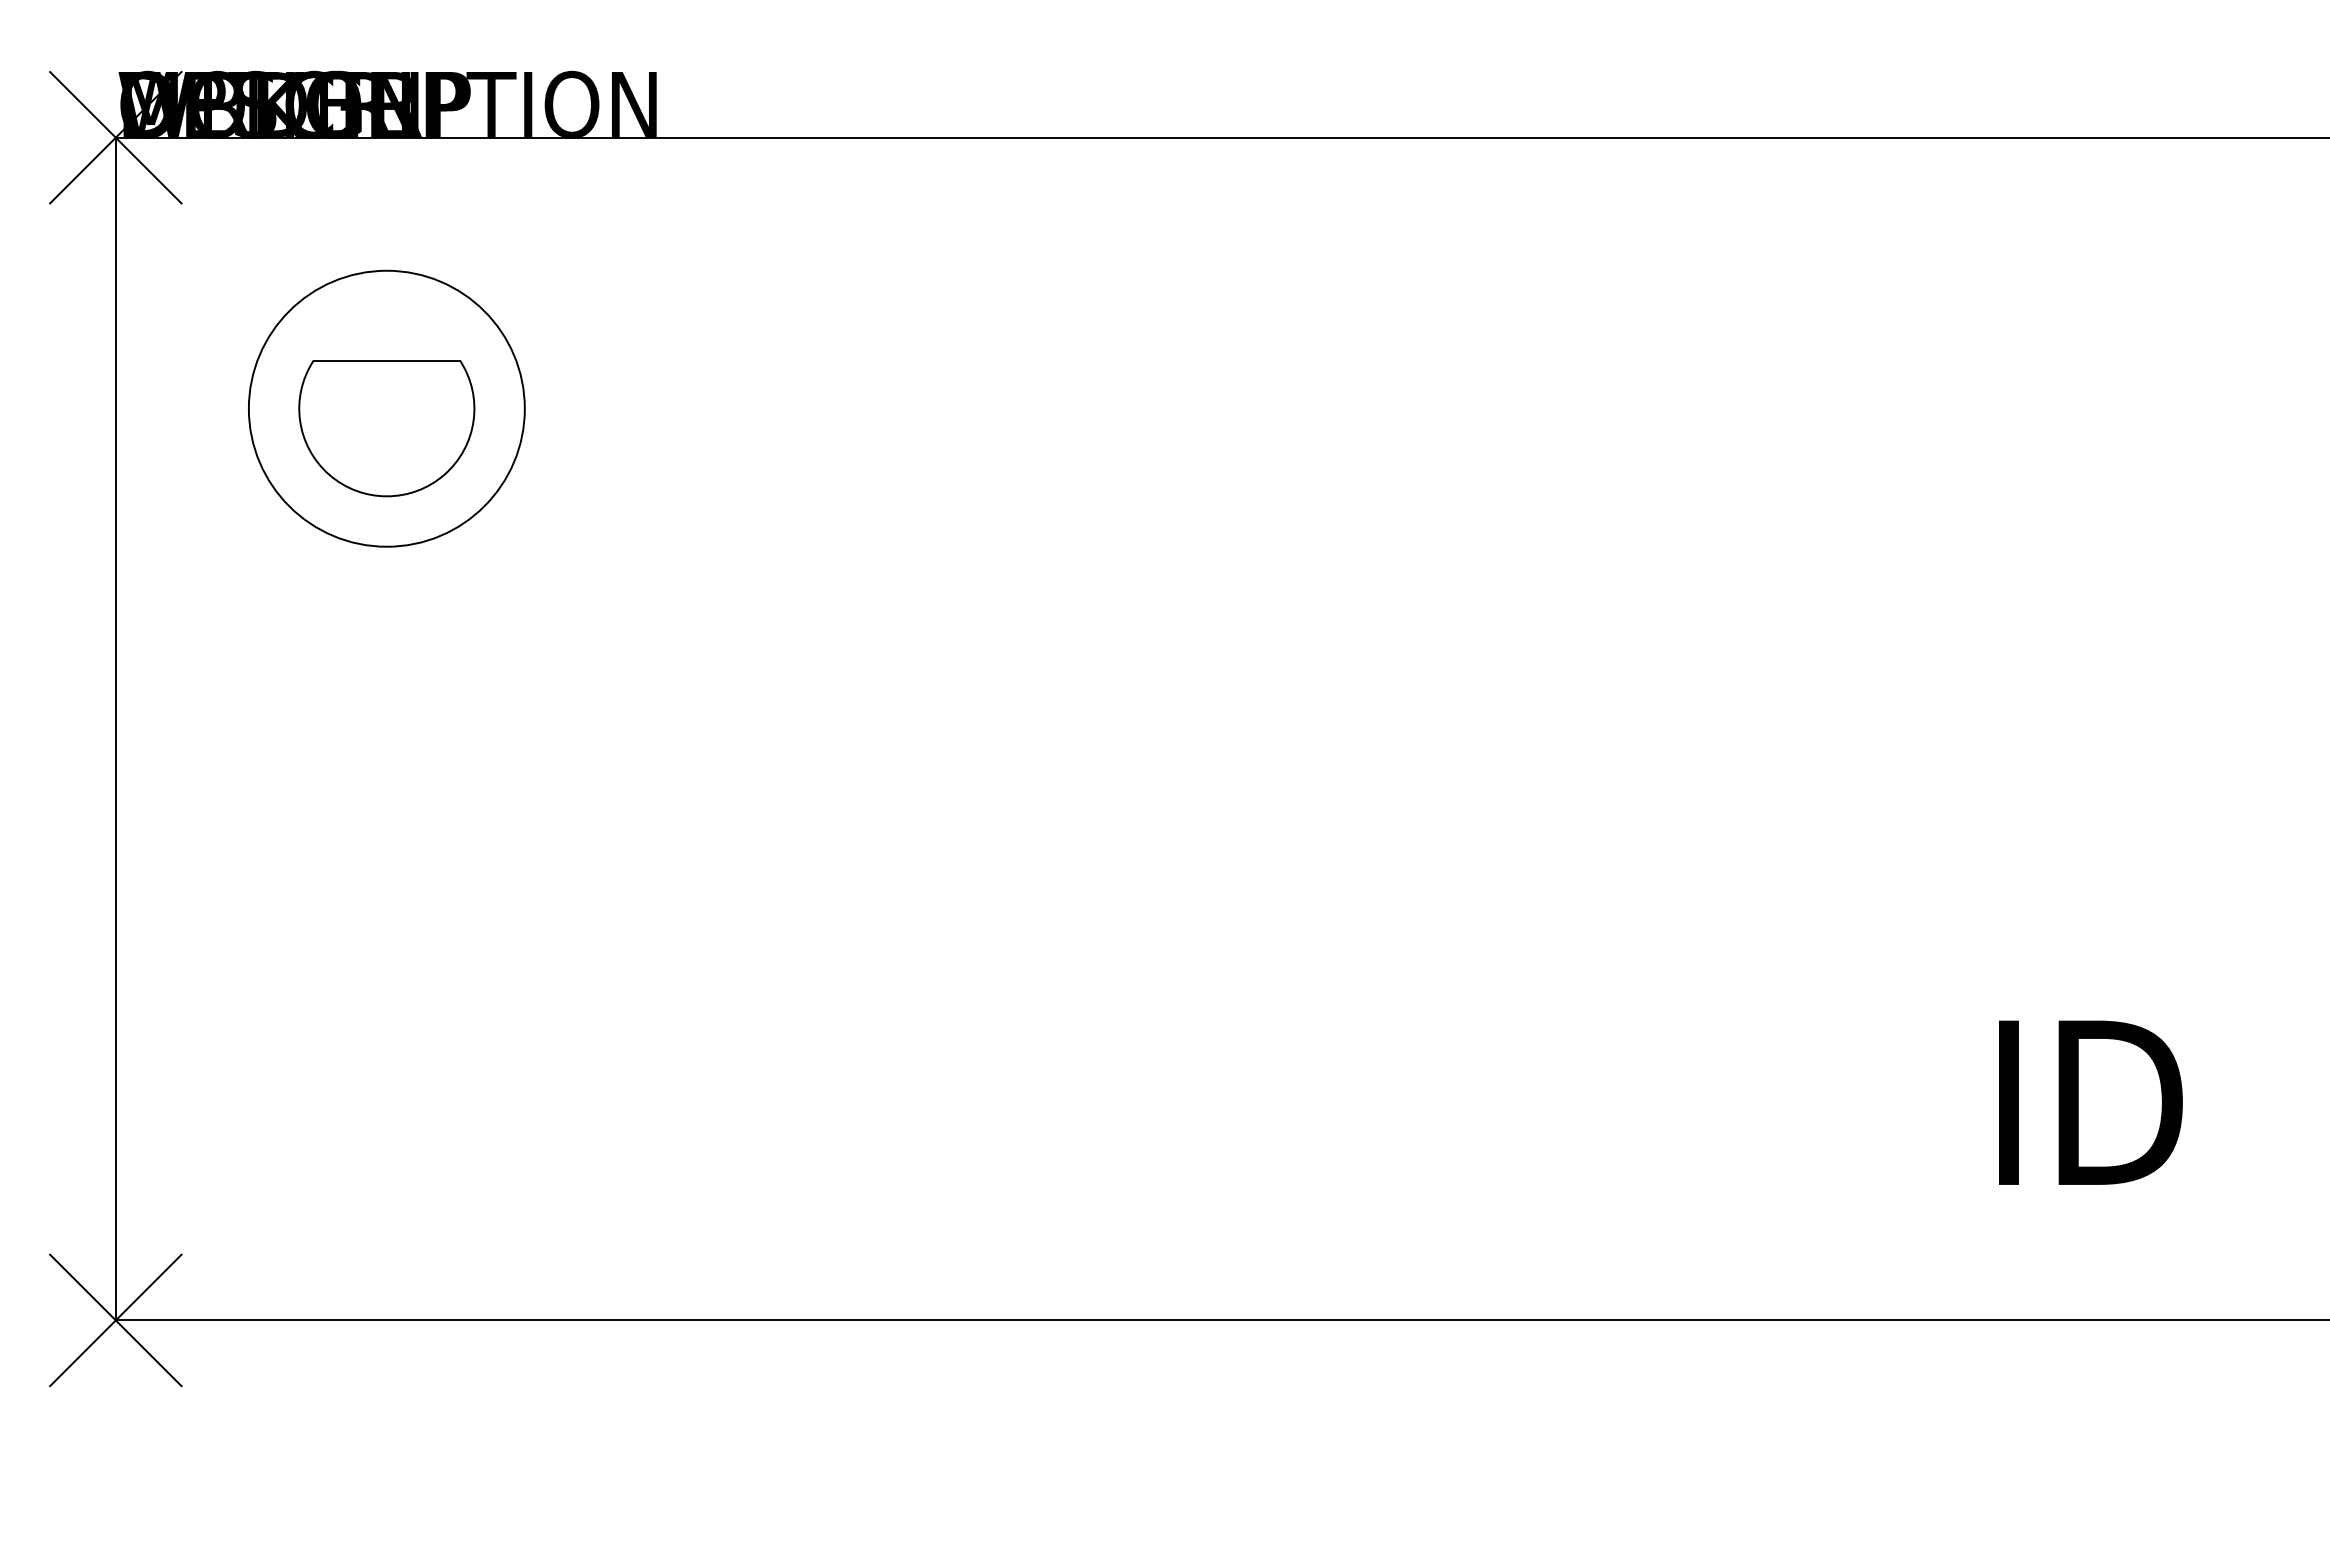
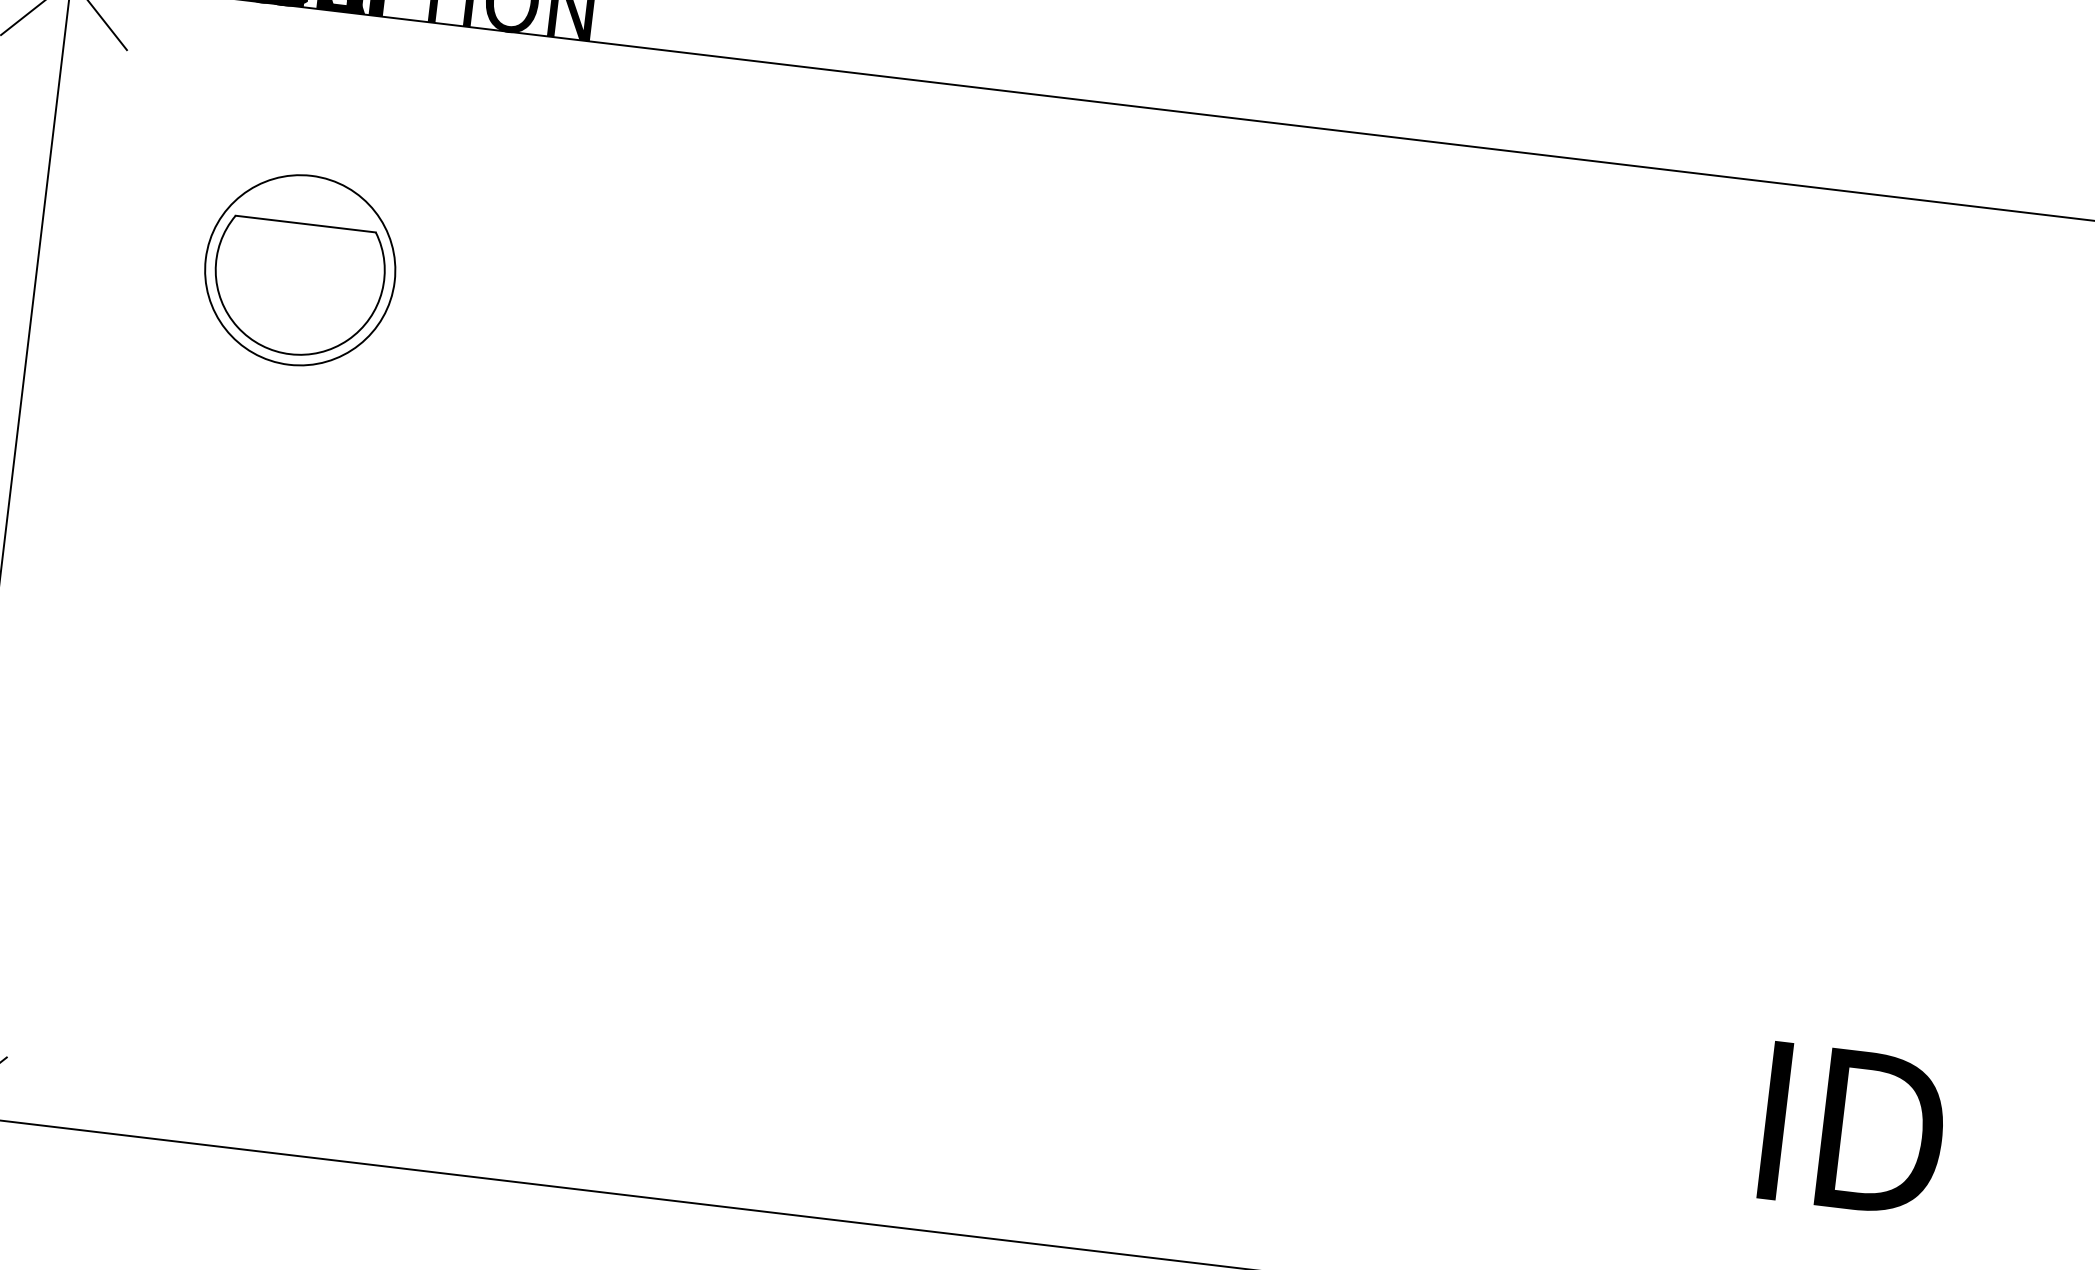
circle: (386, 408) -> (299, 270), size x0.71

